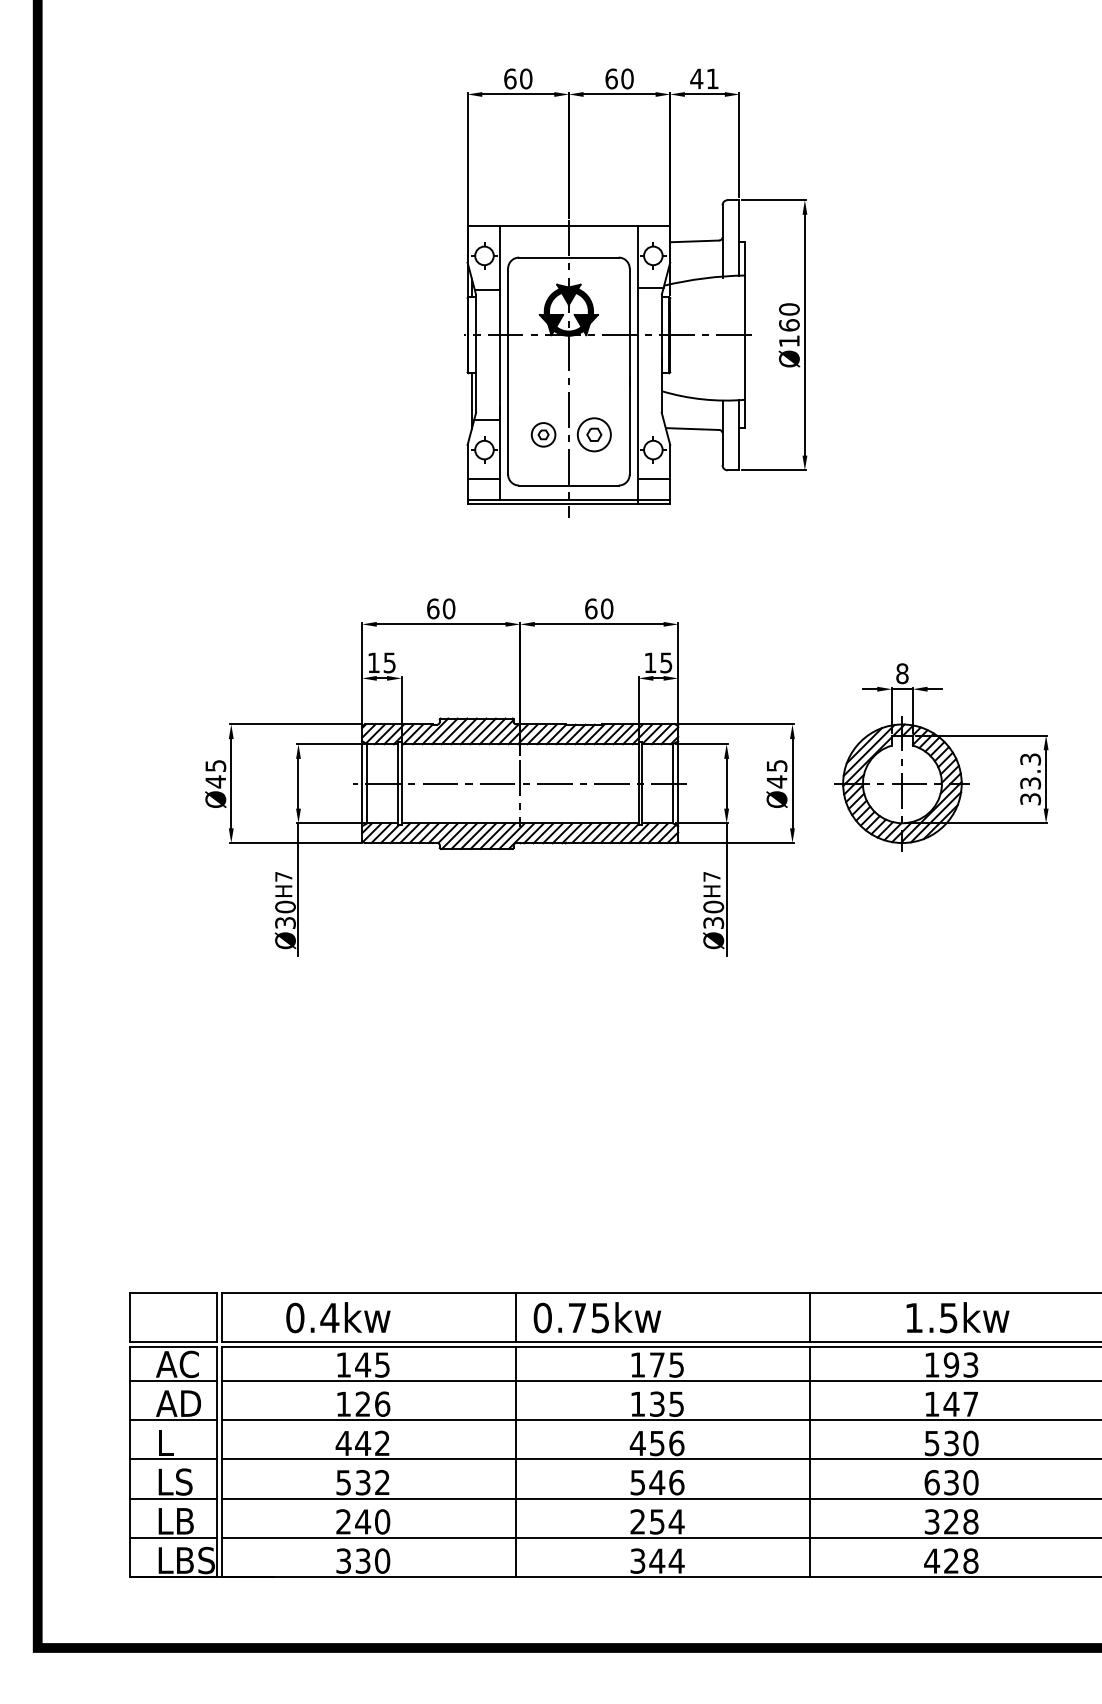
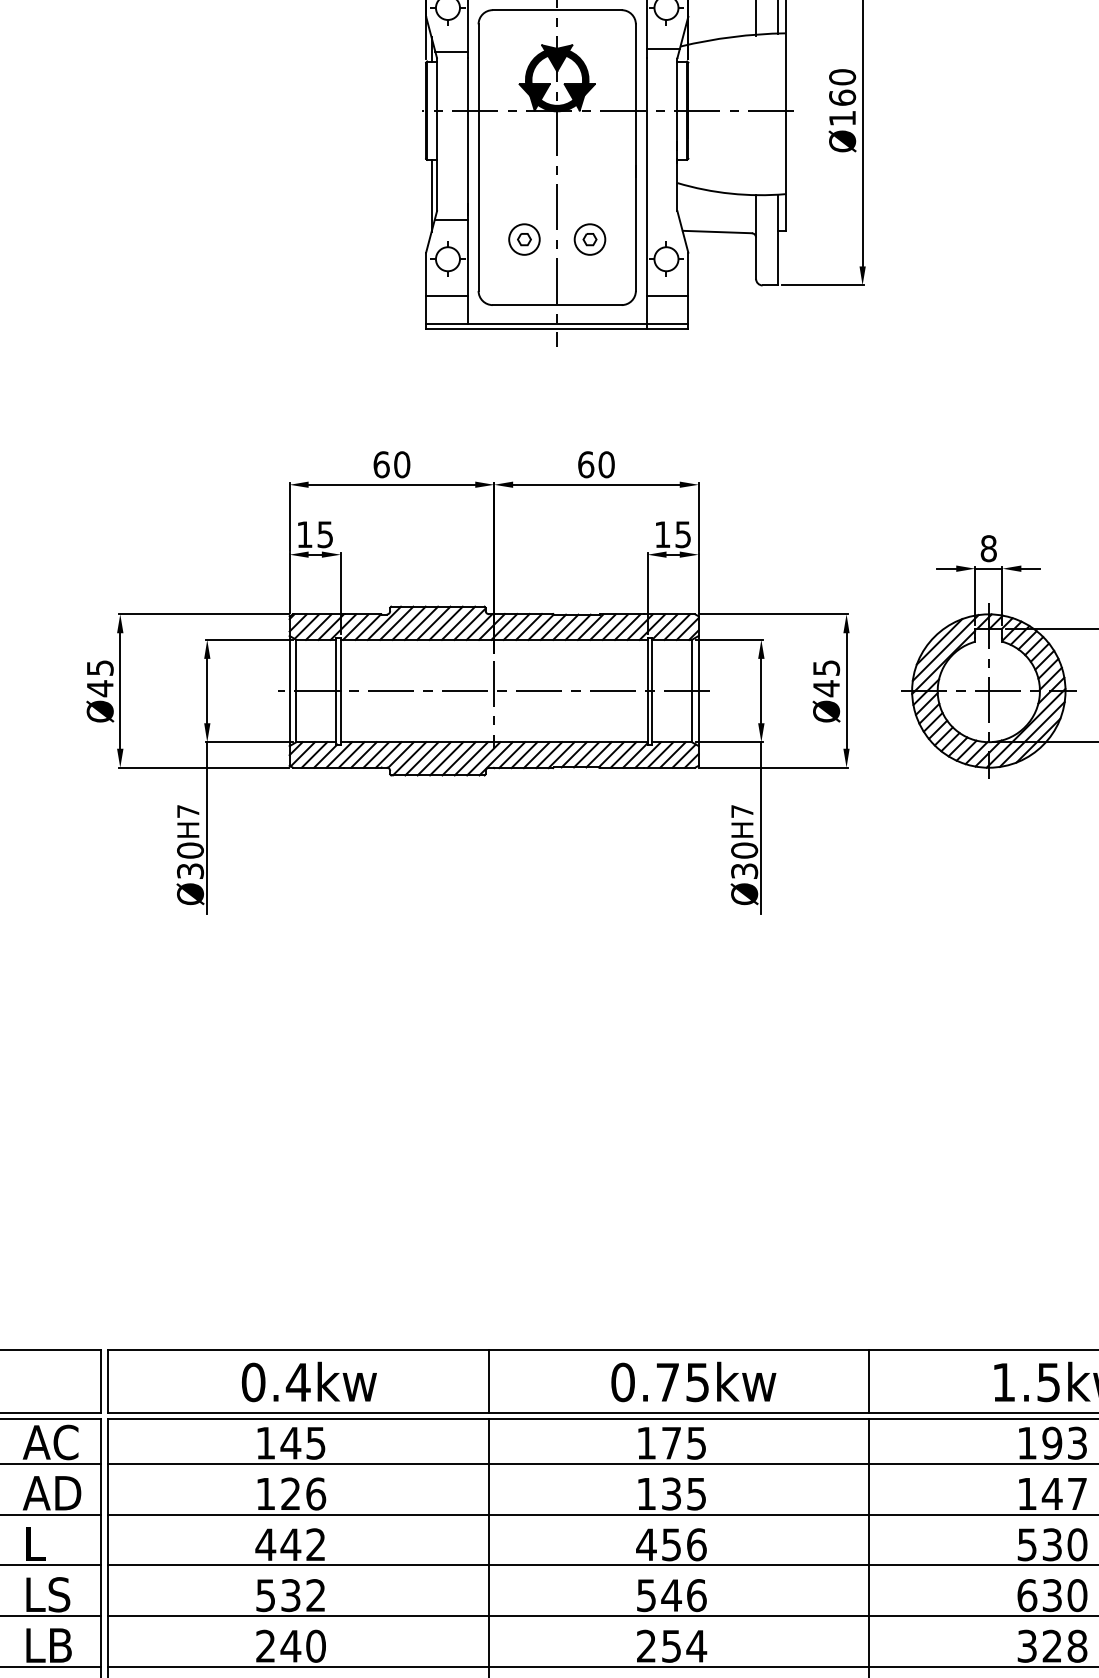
part: (593, 434) -> (589, 239), size x0.71
text: (338, 1317) -> (309, 1381), moved
text: (597, 1317) -> (693, 1381), moved

